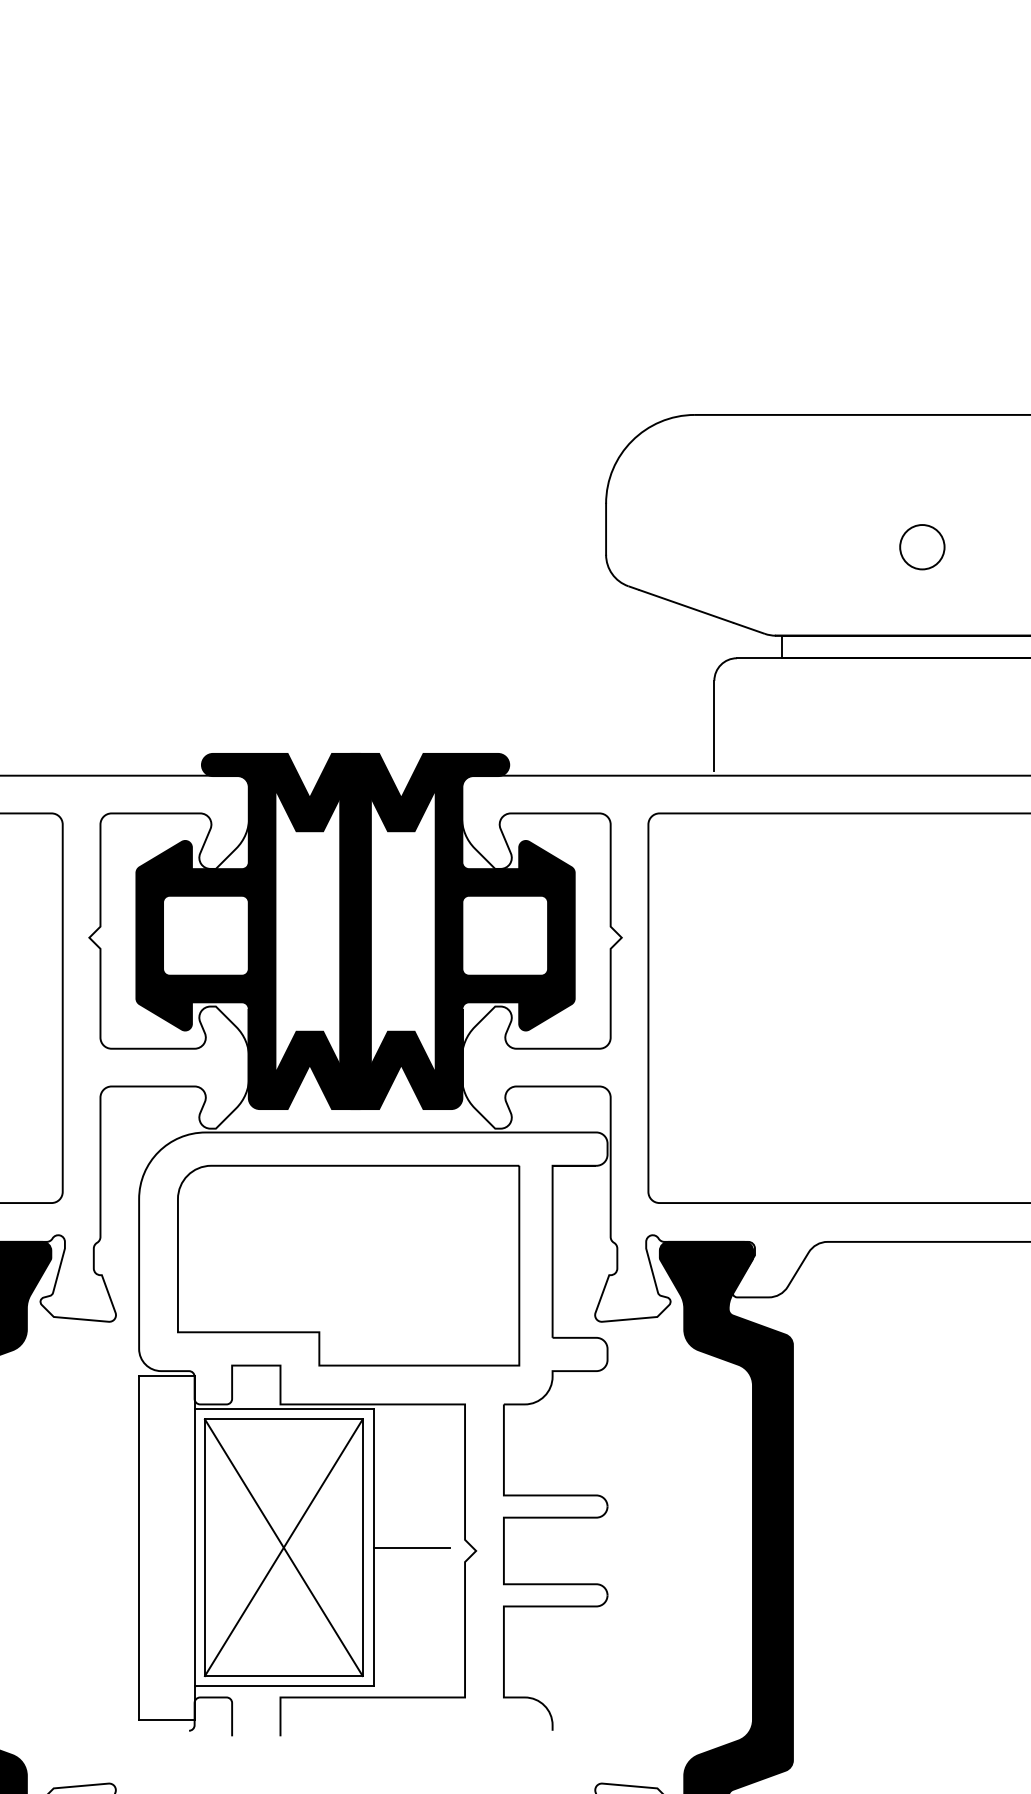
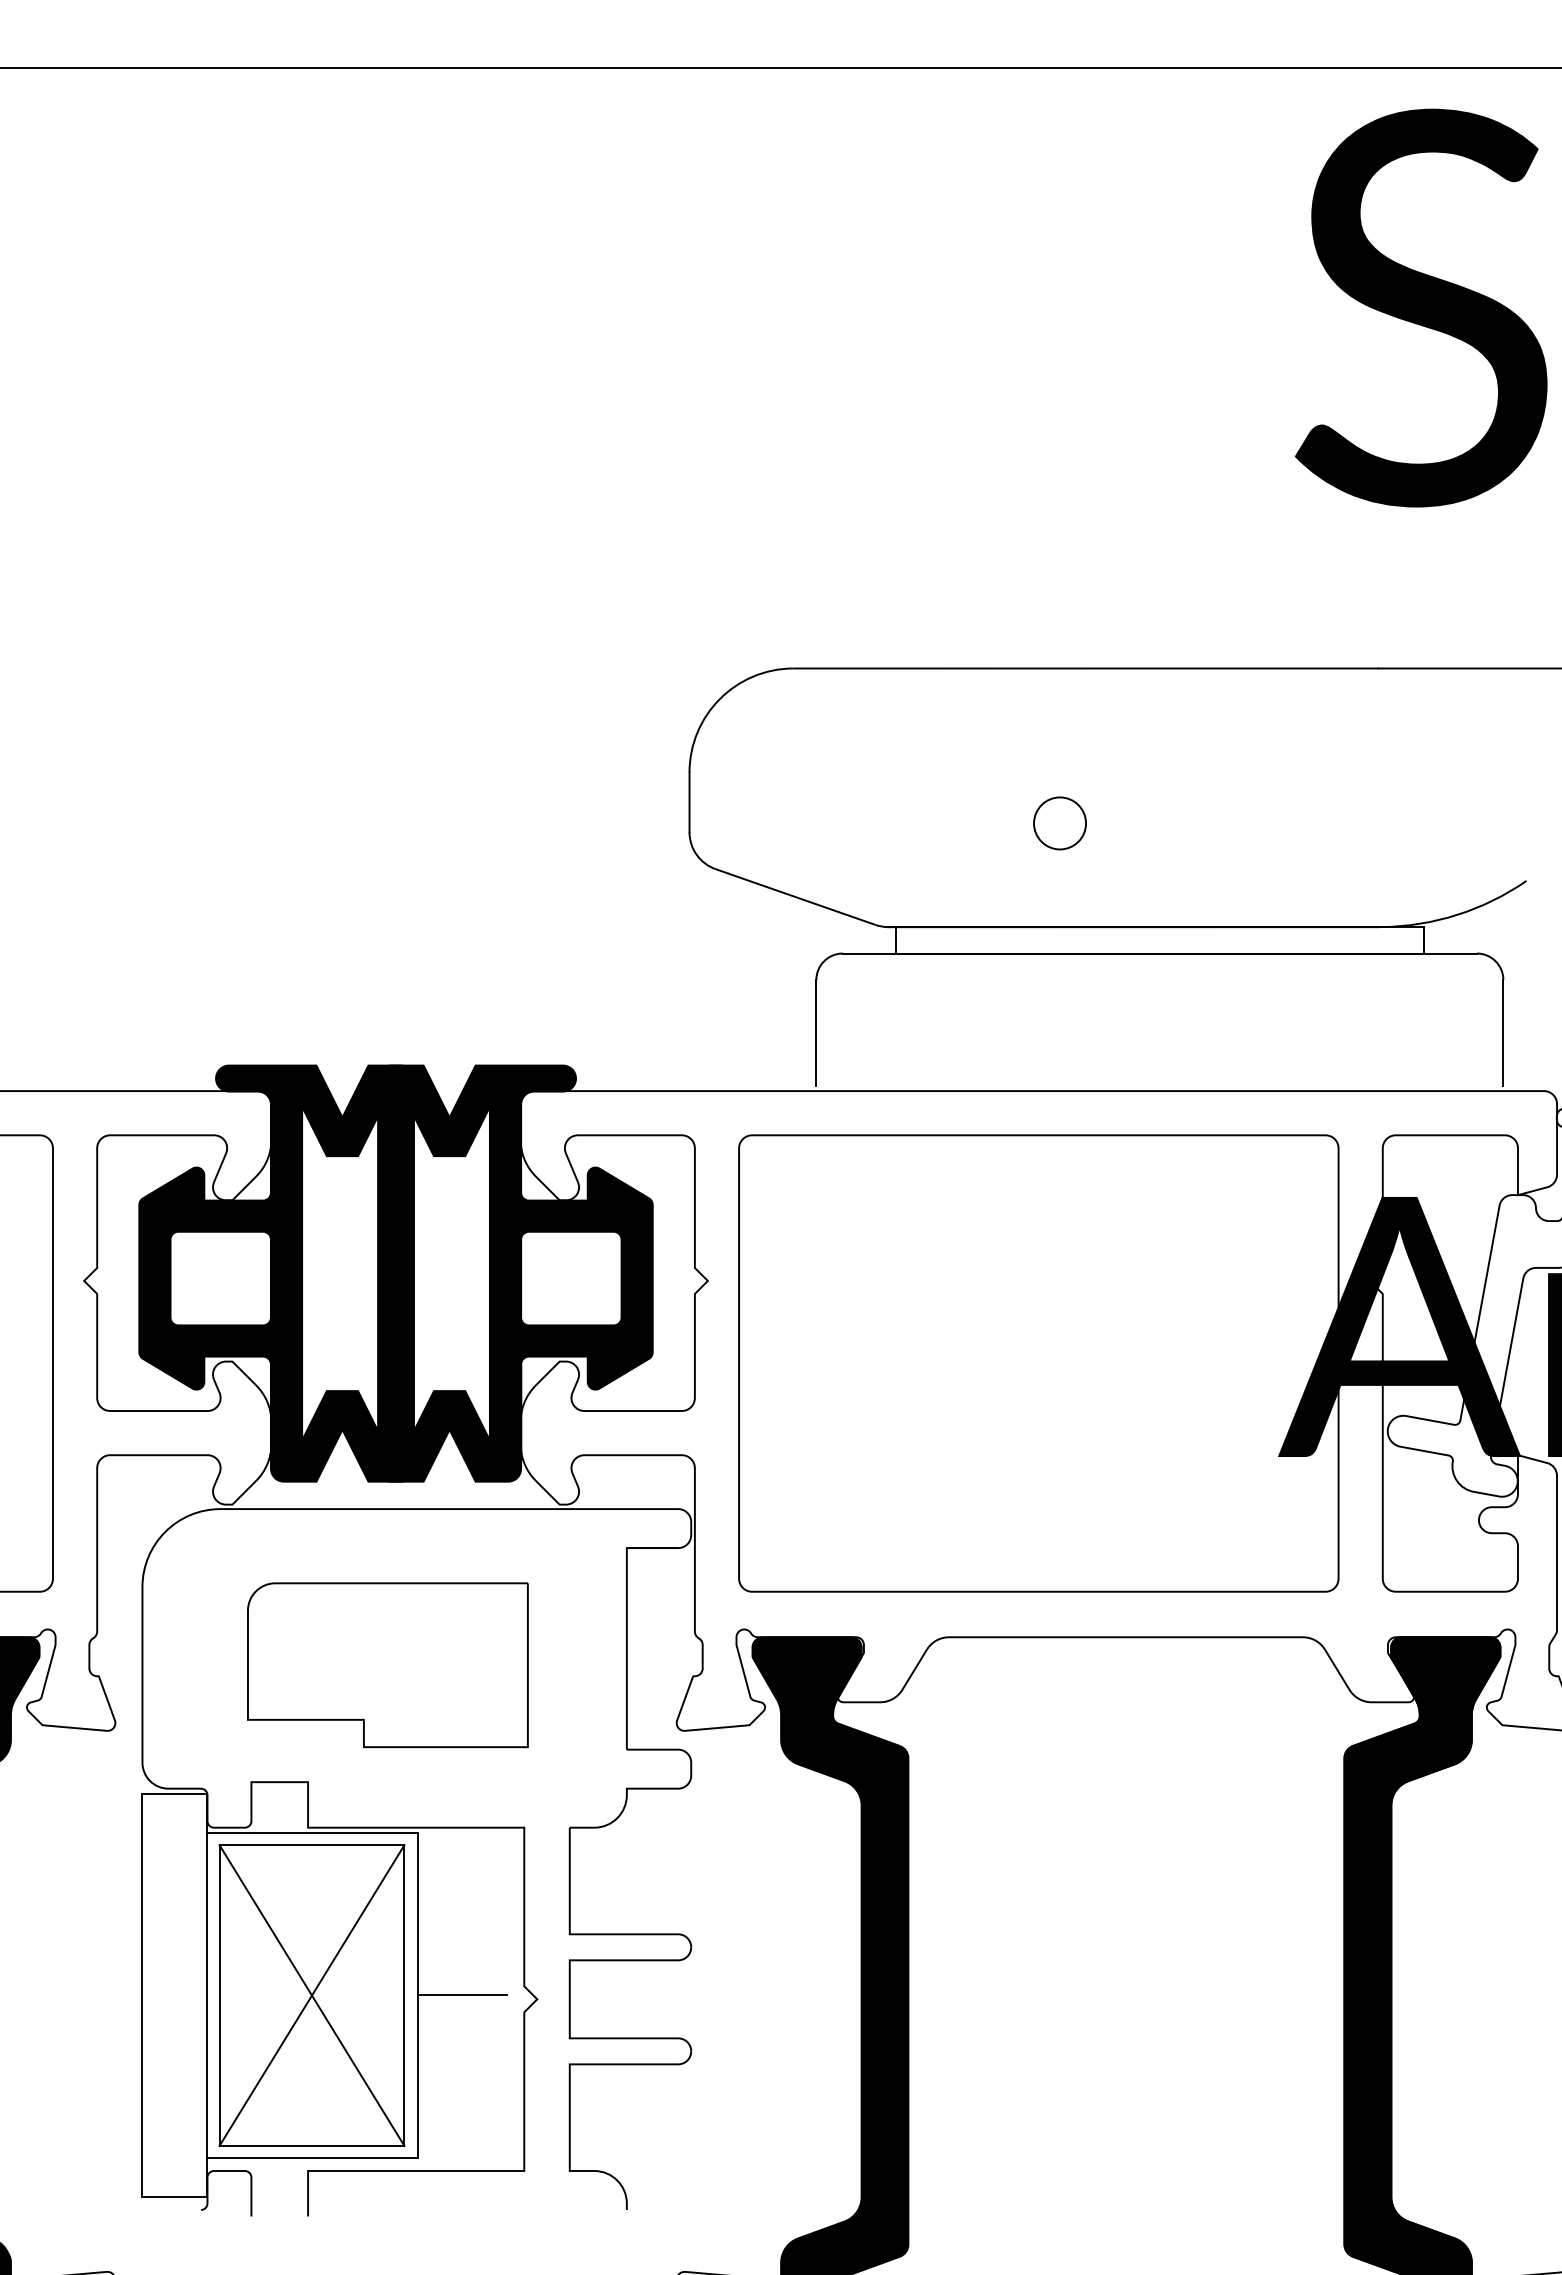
part: (348, 1265) -> (387, 1665), size x0.7

